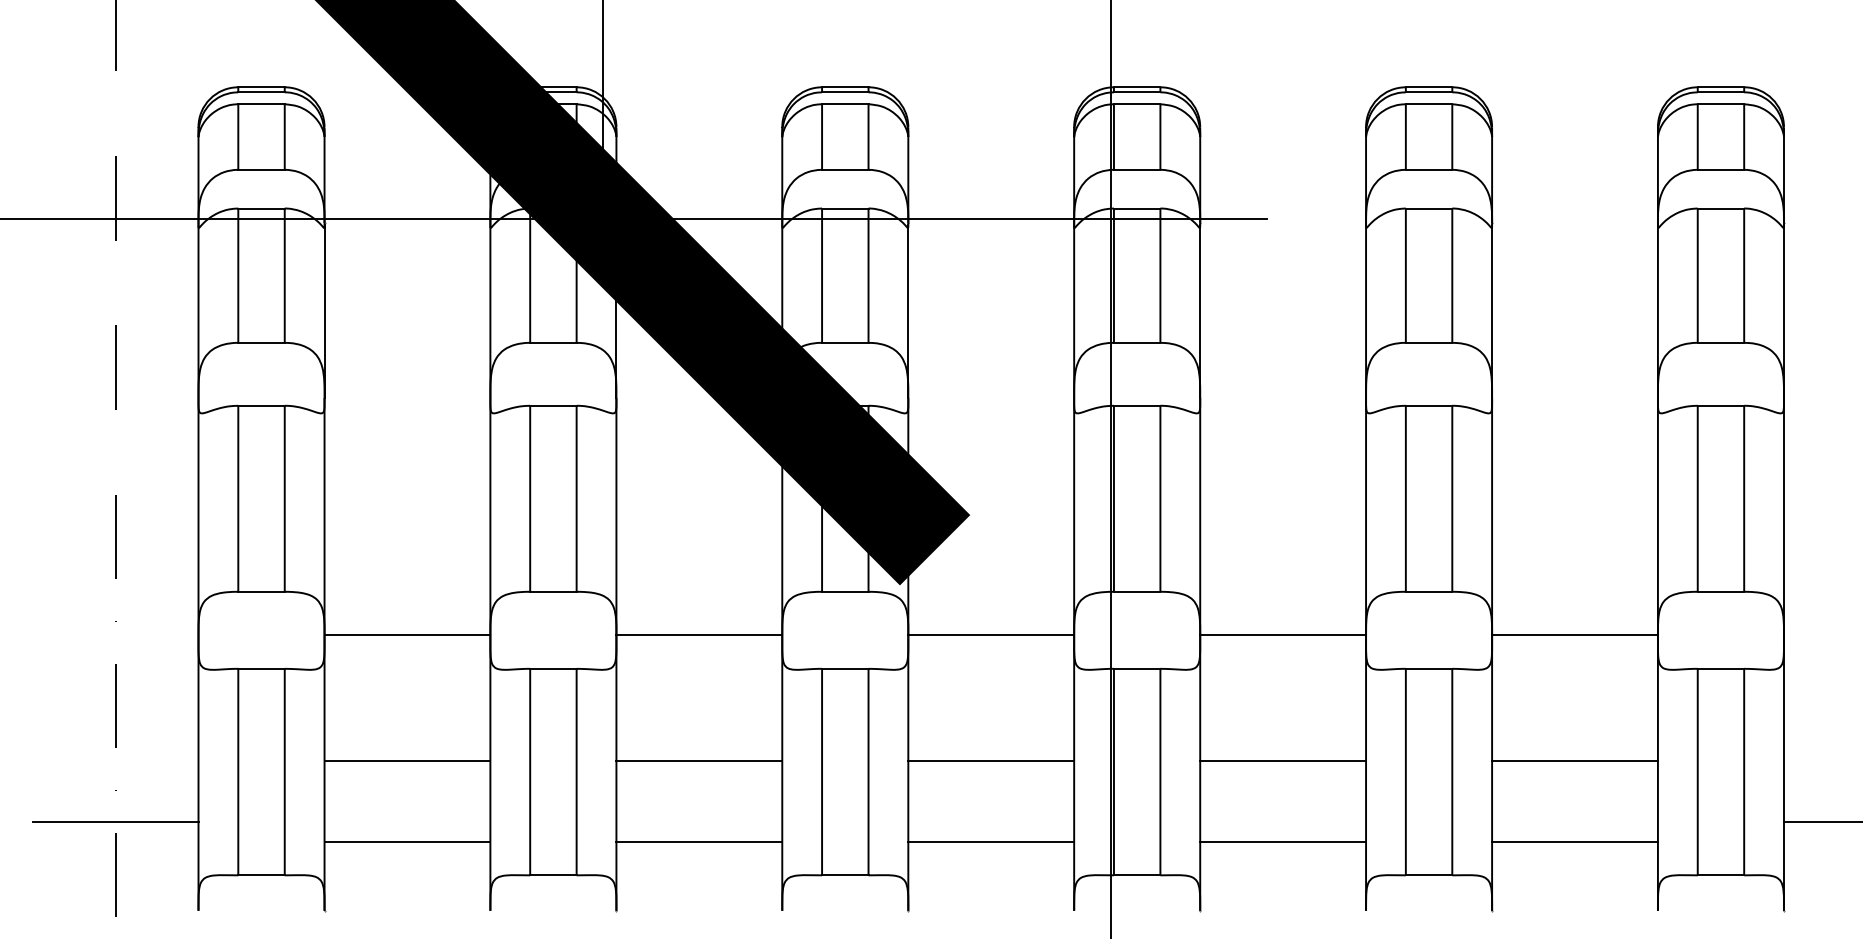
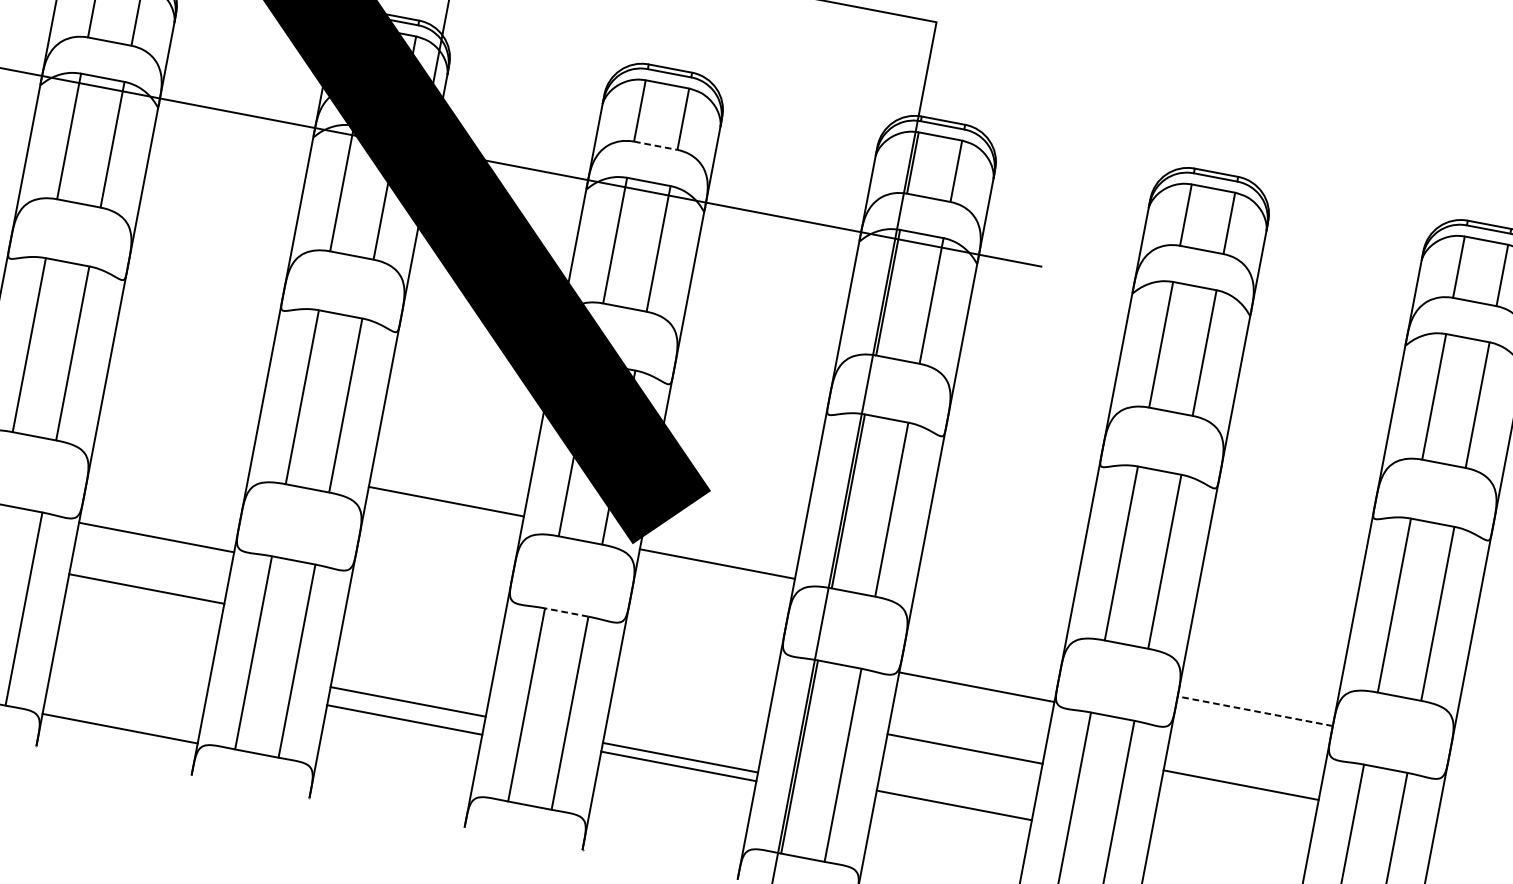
line: (845, 169) -> (656, 145), solid -> dashed
line: (407, 635) -> (156, 537), moved
line: (699, 635) -> (446, 502), moved
line: (991, 635) -> (717, 564), moved
line: (1283, 635) -> (977, 687), moved
line: (1575, 635) -> (1255, 711), solid -> dashed
line: (844, 668) -> (566, 612), solid -> dashed
line: (407, 761) -> (146, 589), moved
line: (699, 761) -> (408, 702), moved
line: (991, 761) -> (680, 758), moved
line: (1283, 761) -> (965, 749), moved
line: (1574, 761) -> (1240, 785), moved
line: (407, 841) -> (120, 728), moved
line: (699, 841) -> (404, 719), moved
line: (991, 841) -> (679, 766), moved
line: (1283, 841) -> (954, 805), moved

